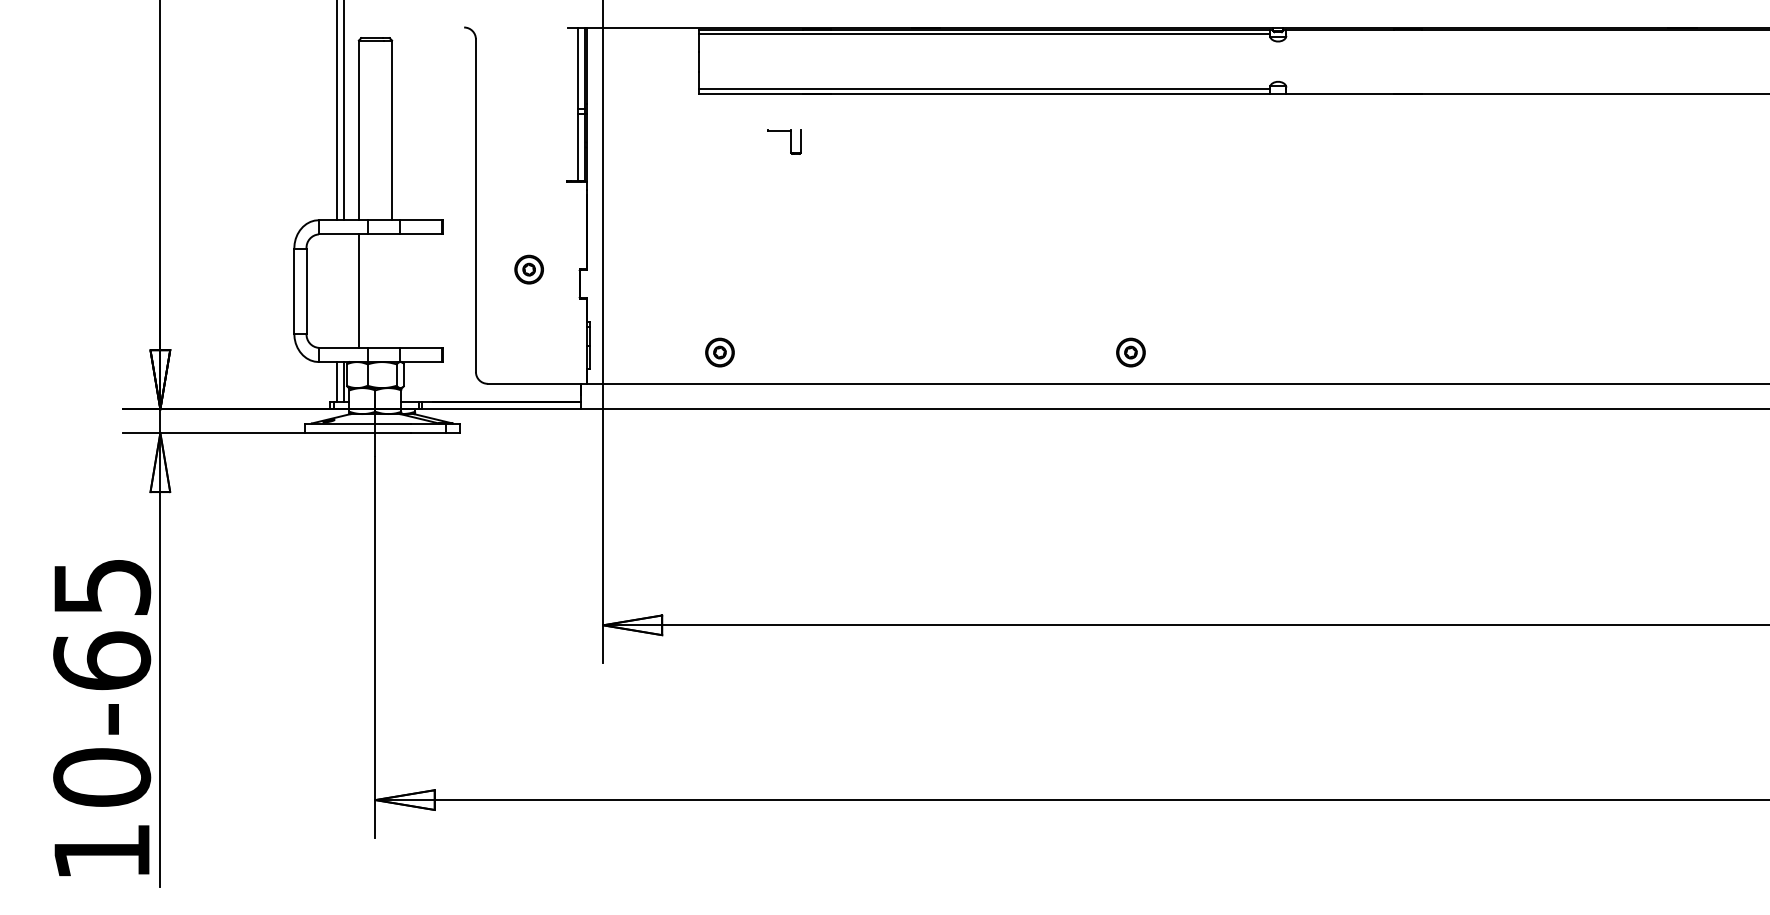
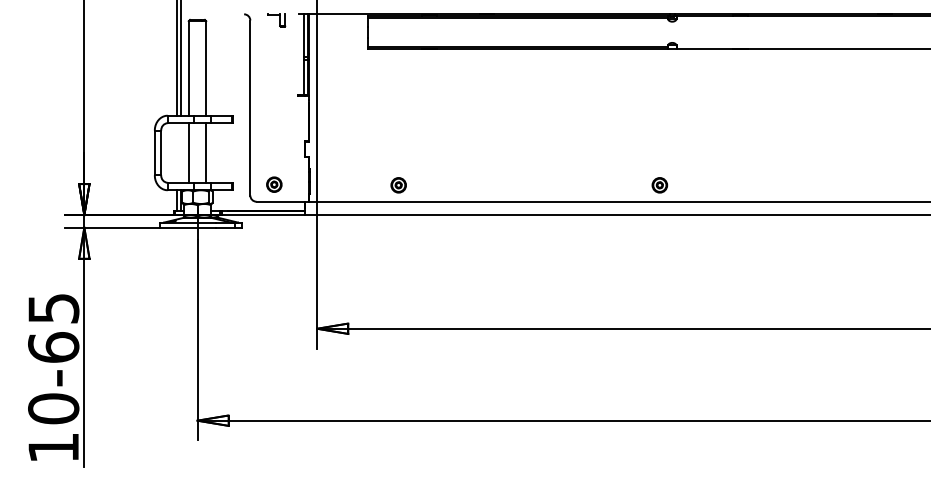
part: (784, 141) -> (276, 20), moved
part: (529, 269) -> (274, 184), moved
line: (392, 290) -> (206, 152), added
part: (719, 352) -> (398, 185), moved
part: (1130, 352) -> (659, 185), moved

